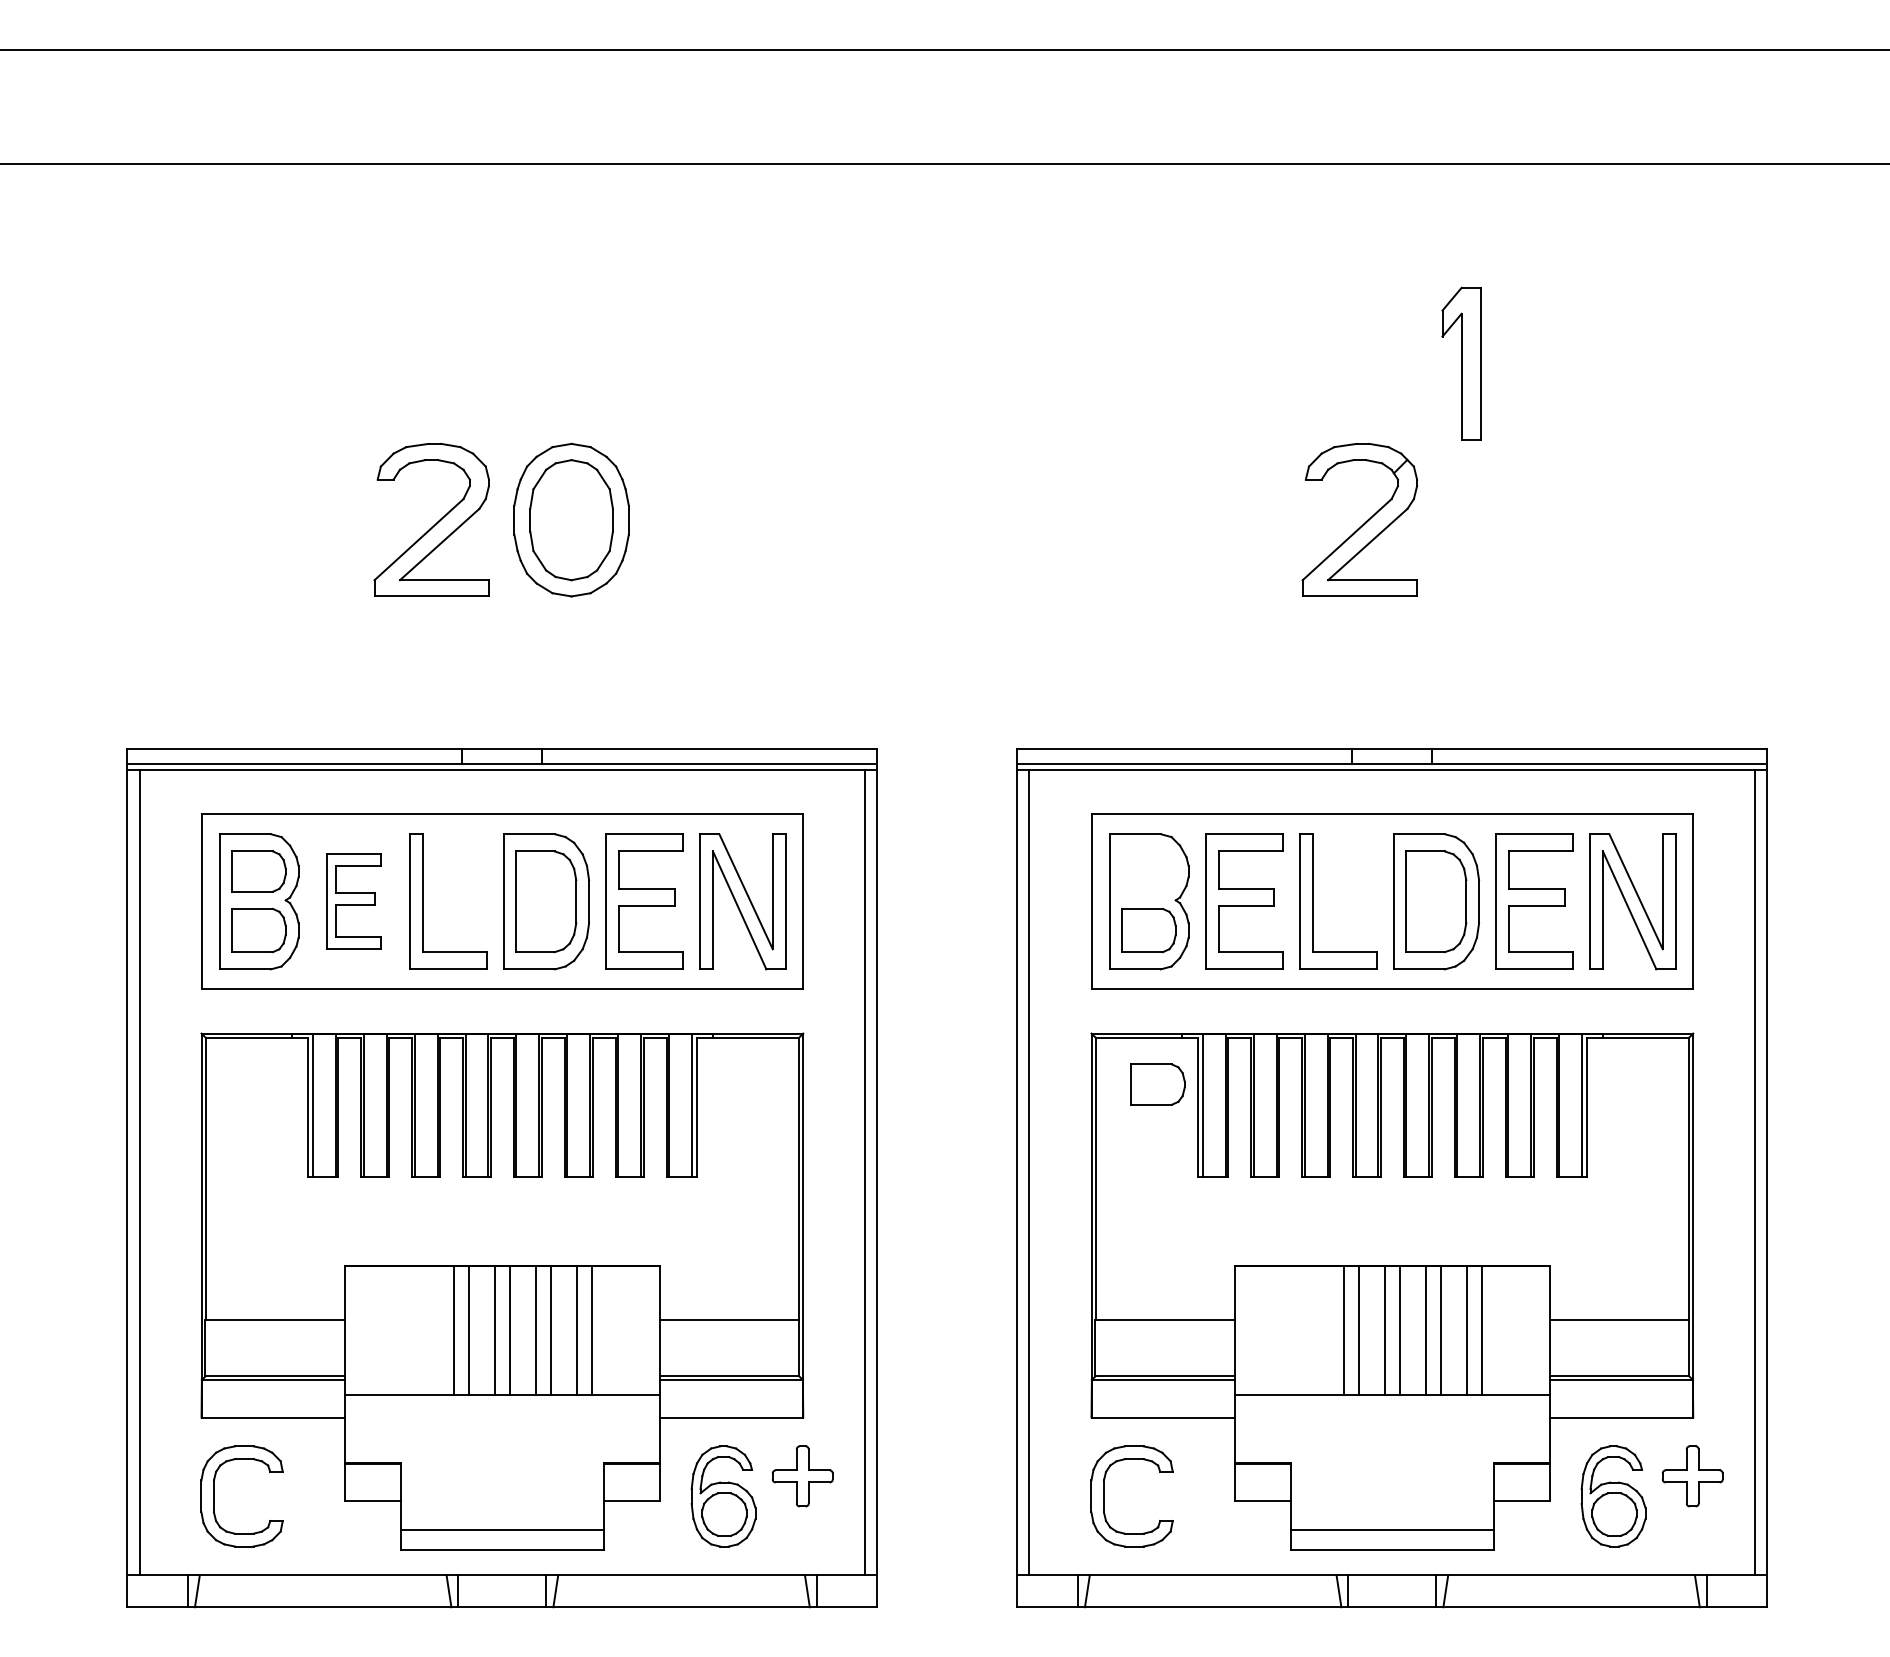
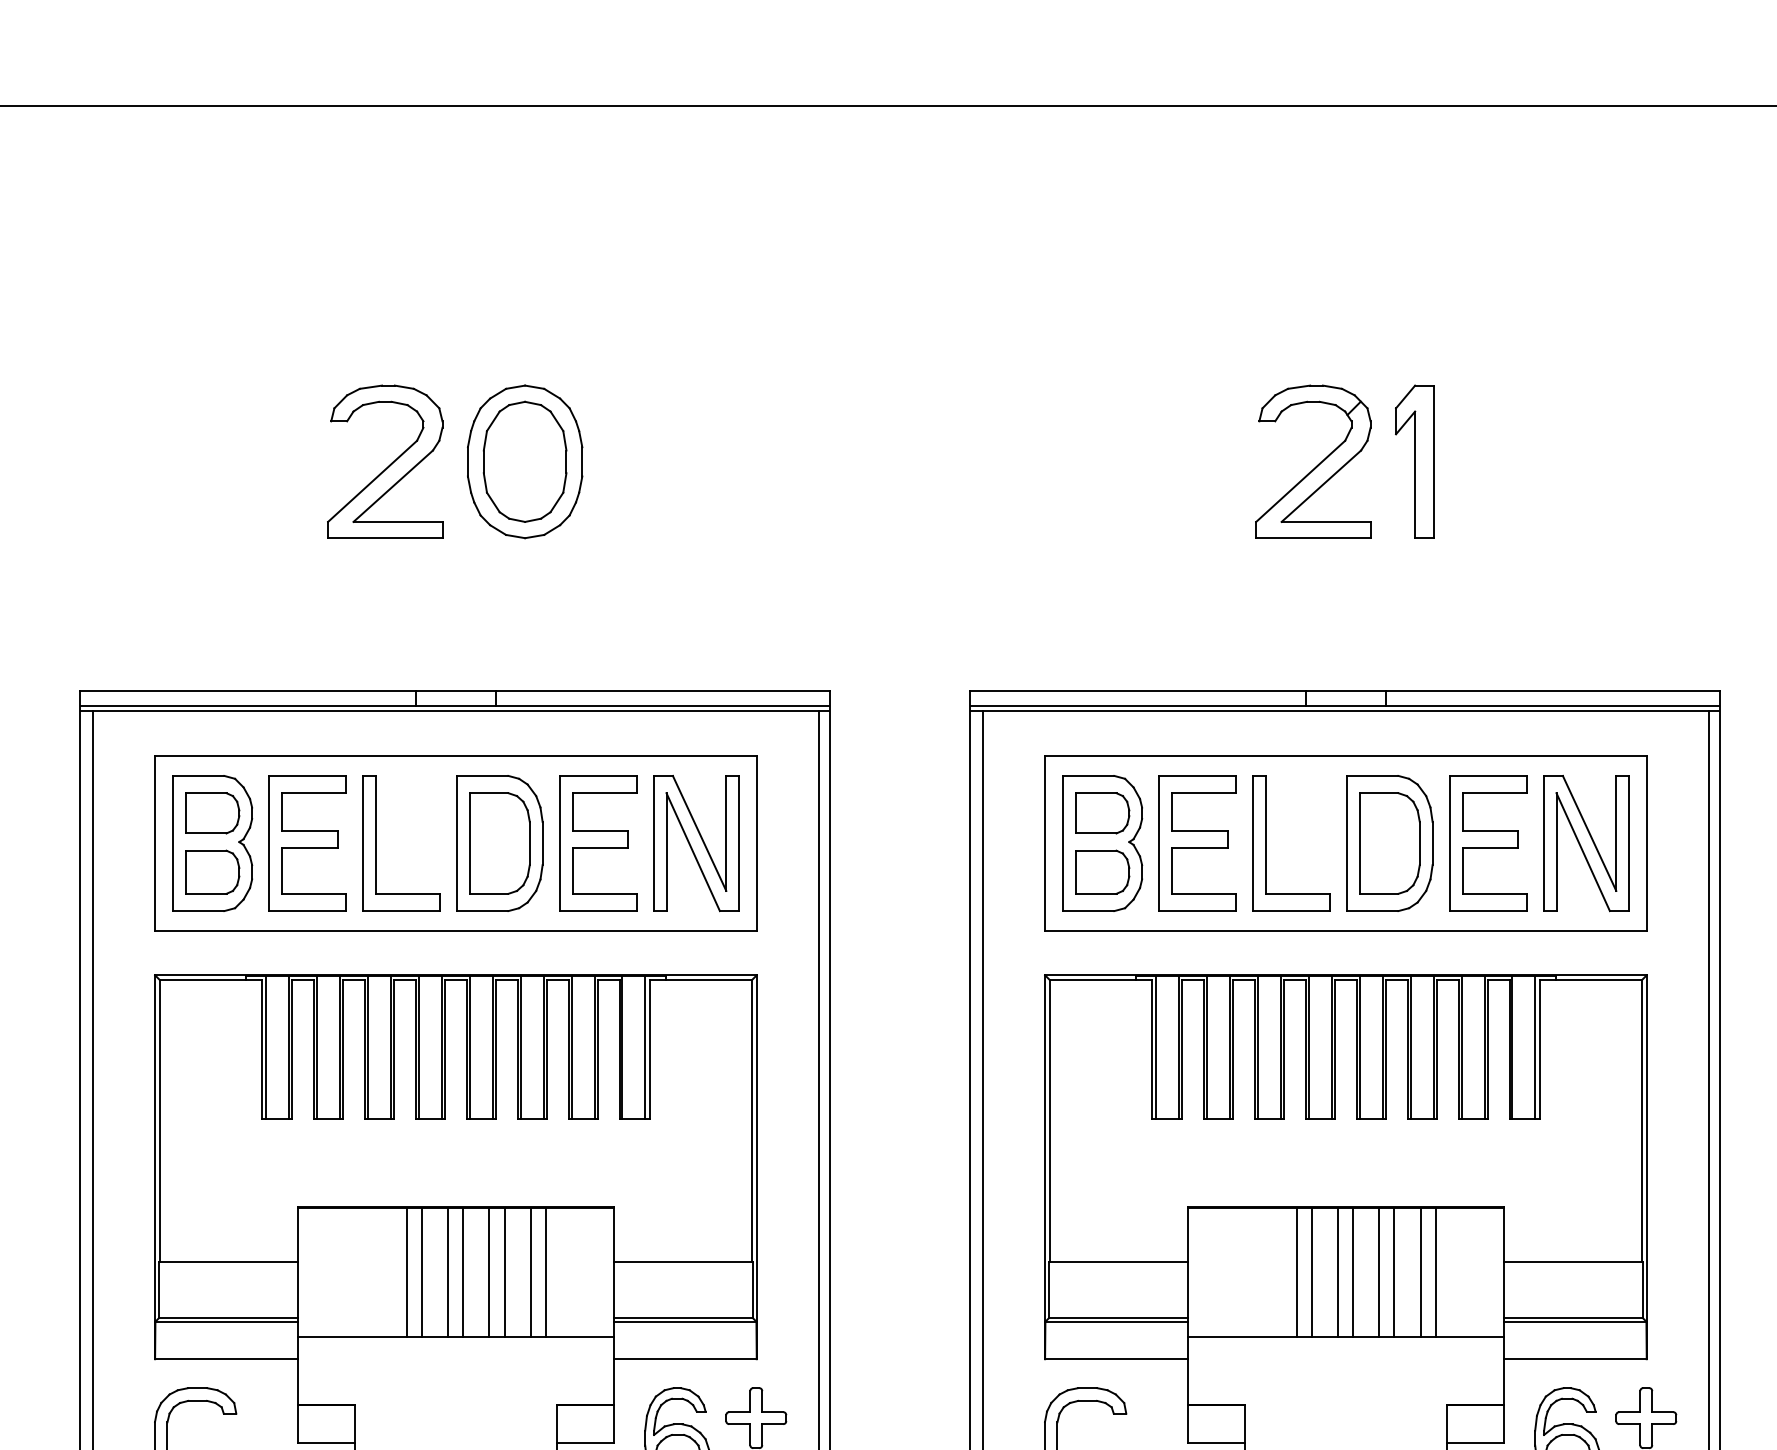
part: (1461, 363) -> (1415, 461), moved
part: (354, 901) -> (308, 843), size x1.43
part: (1157, 1084) -> (1102, 813), moved

